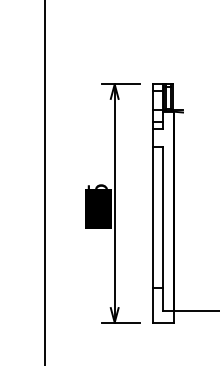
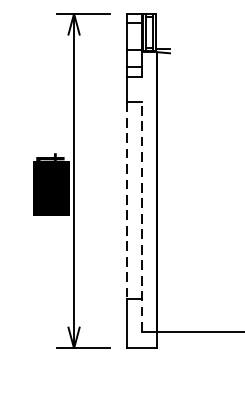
text: (97, 185) -> (49, 155), 385 -> 384
line: (152, 218) -> (127, 202), solid -> dashed
line: (163, 229) -> (142, 217), solid -> dashed

